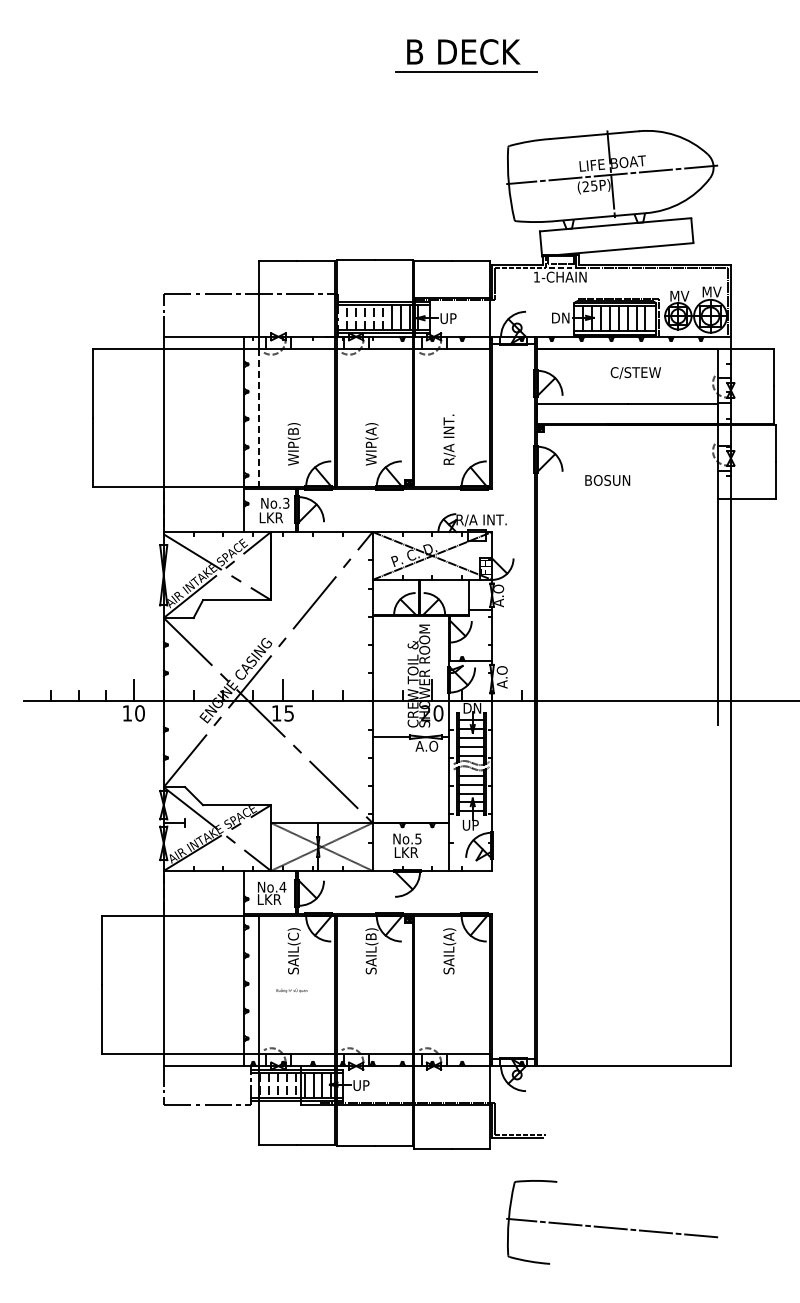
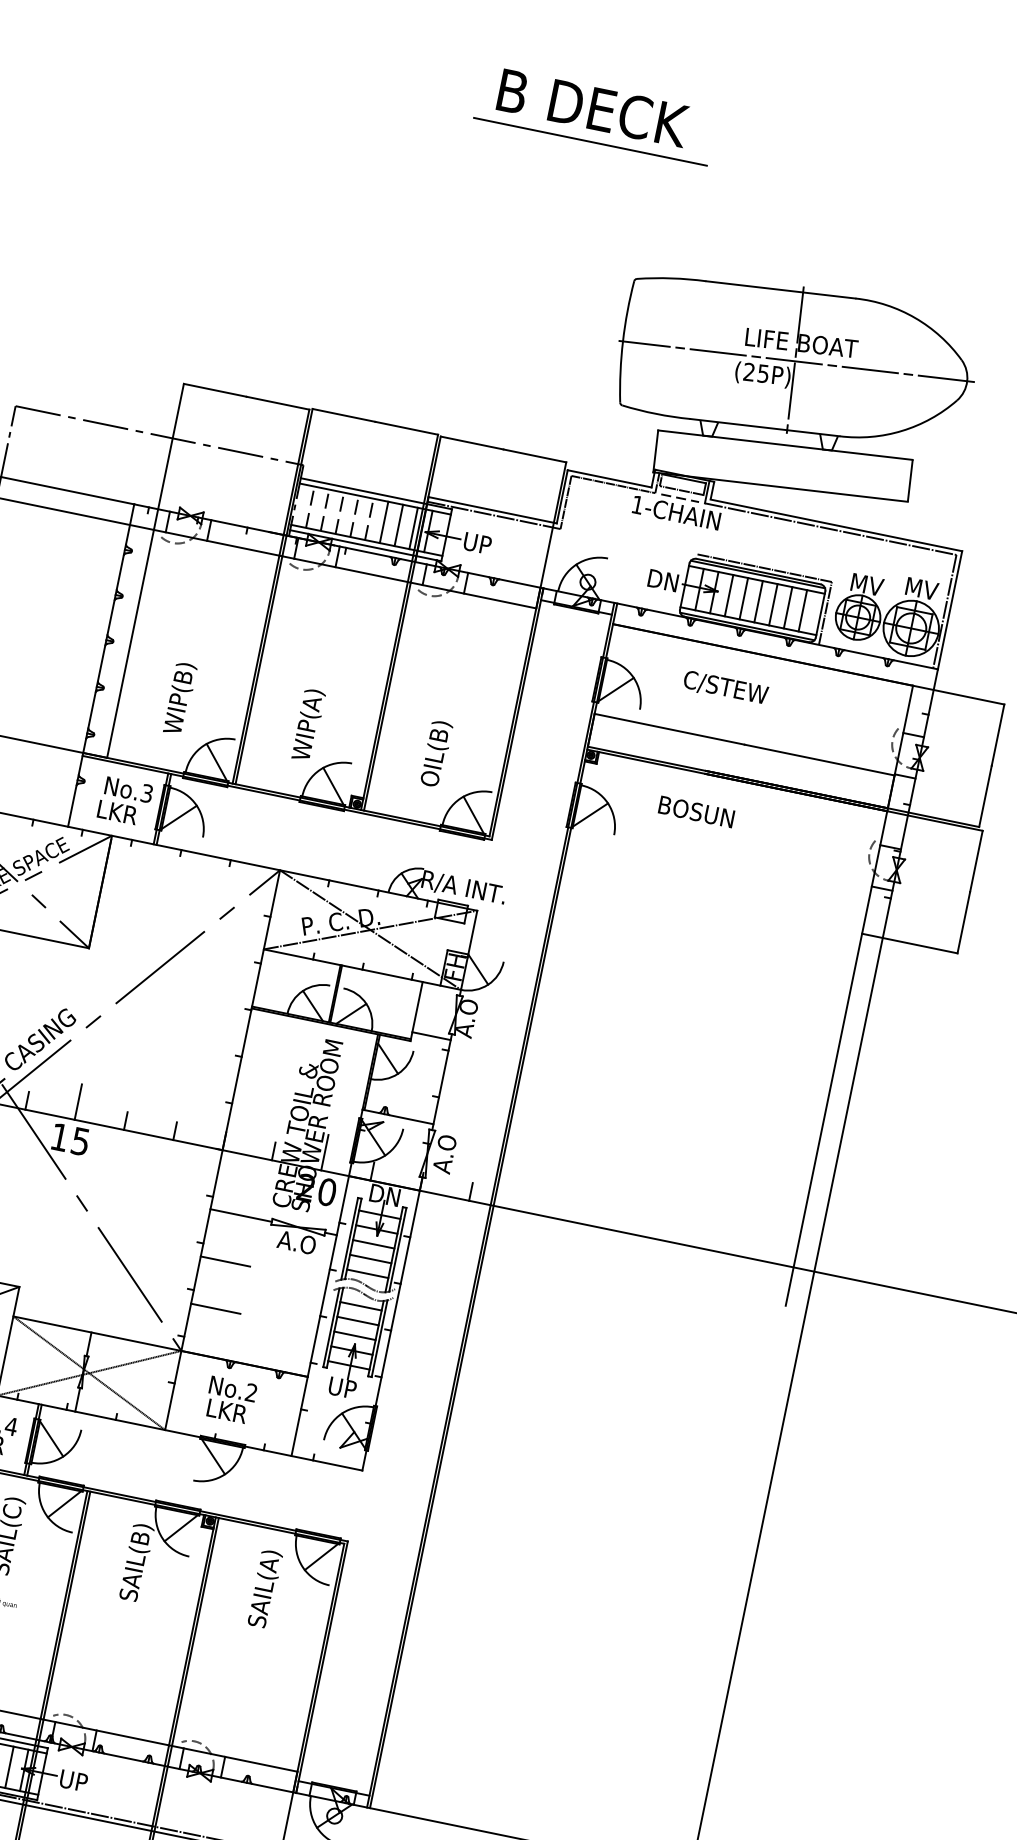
text: (635, 373) -> (724, 688), moved
line: (258, 418) -> (129, 644), dashed -> solid
text: (449, 439) -> (438, 743), R/A INT. -> OIL(B)
text: (607, 480) -> (696, 811), moved
line: (387, 765) -> (225, 1260), added
line: (387, 794) -> (215, 1308), added
text: (418, 838) -> (251, 1392), No.5 -> No.2

